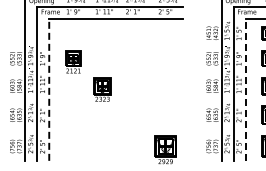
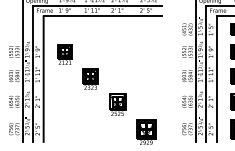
line: (49, 89) -> (43, 79), dashed -> solid
line: (245, 89) -> (216, 79), dashed -> solid
part: (132, 118) -> (117, 104), added

